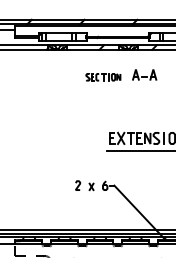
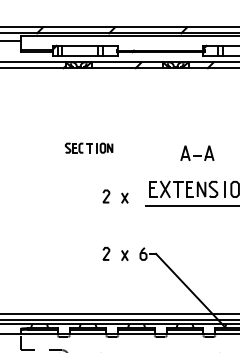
part: (144, 74) -> (197, 152), moved
part: (103, 77) -> (89, 148), moved
part: (84, 143) -> (115, 196), added

